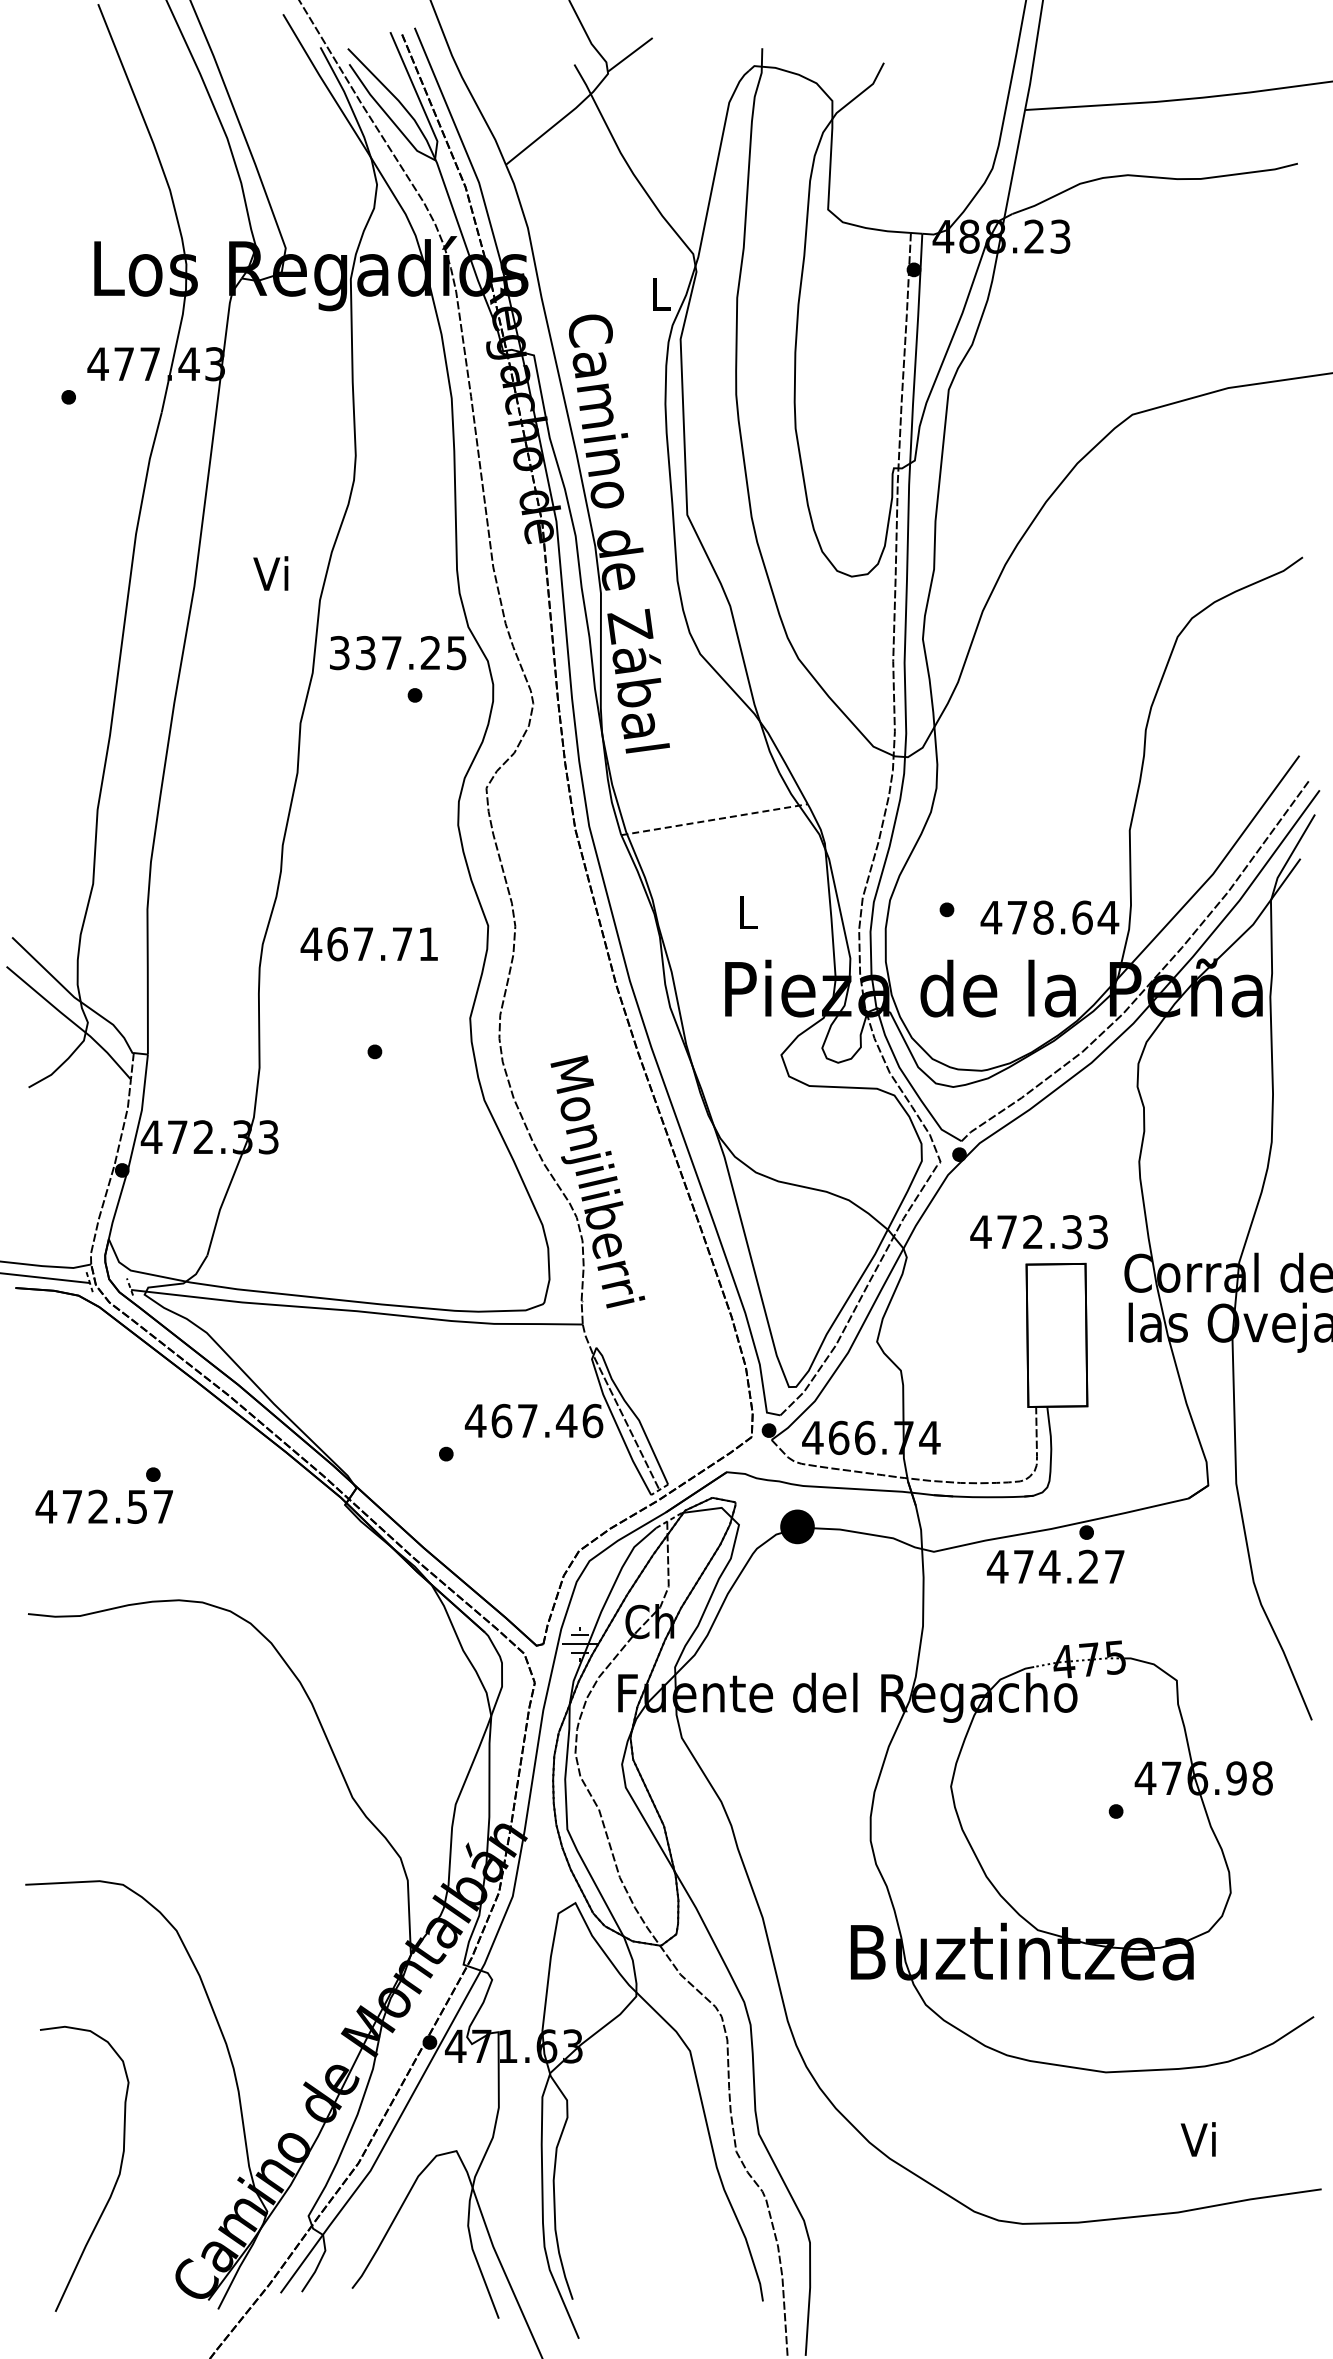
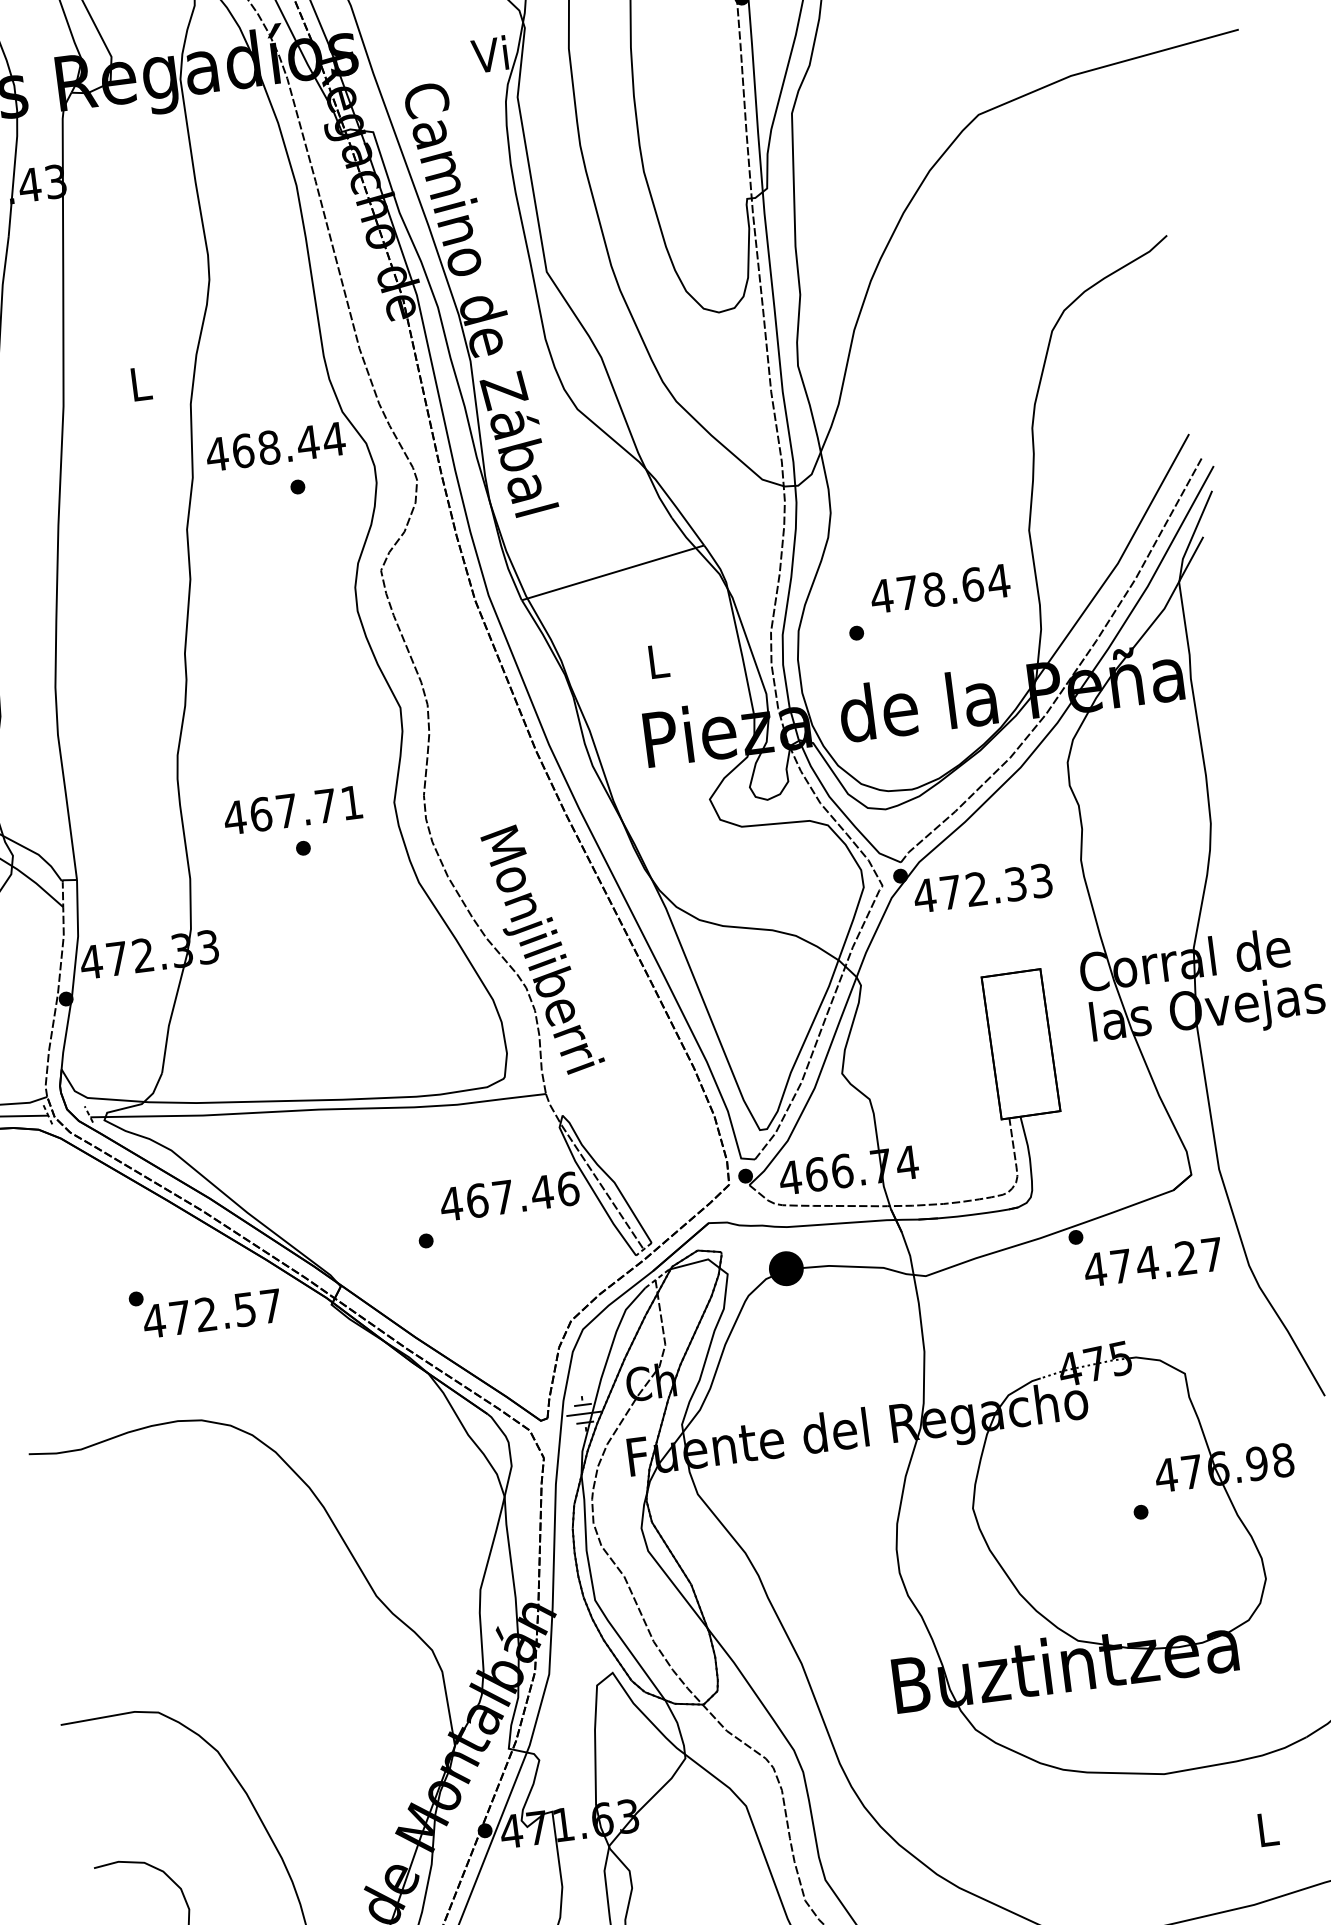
text: (658, 293) -> (489, 54), L -> Vi
text: (270, 573) -> (137, 383), Vi -> L
text: (397, 653) -> (275, 447), 337.25 -> 468.44
line: (714, 819) -> (612, 572), dashed -> solid
text: (1049, 917) -> (939, 588), moved
text: (368, 944) -> (292, 810), moved
text: (1038, 1232) -> (982, 888), moved
text: (103, 1506) -> (211, 1313), moved
text: (1055, 1566) -> (1153, 1261), moved
text: (1197, 2139) -> (1264, 1829), Vi -> L

